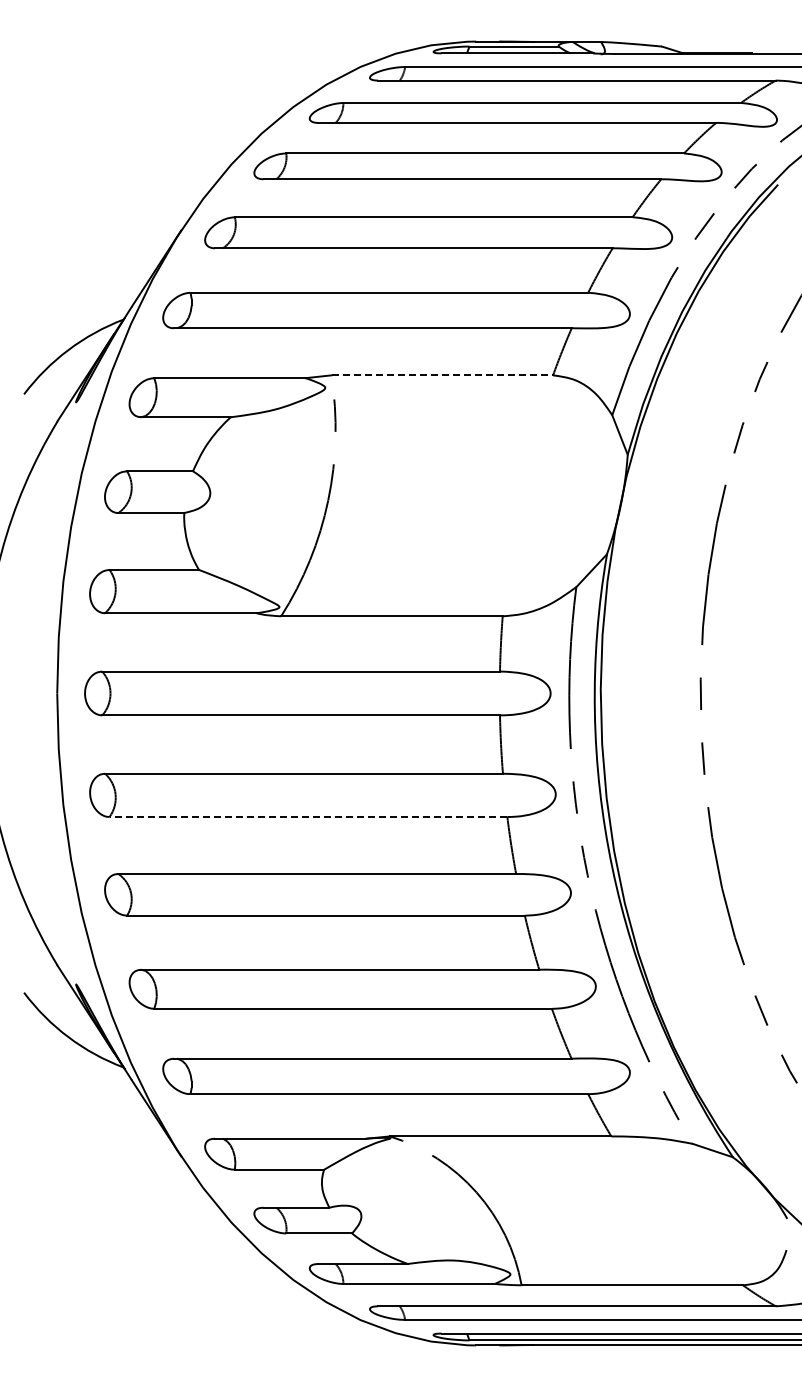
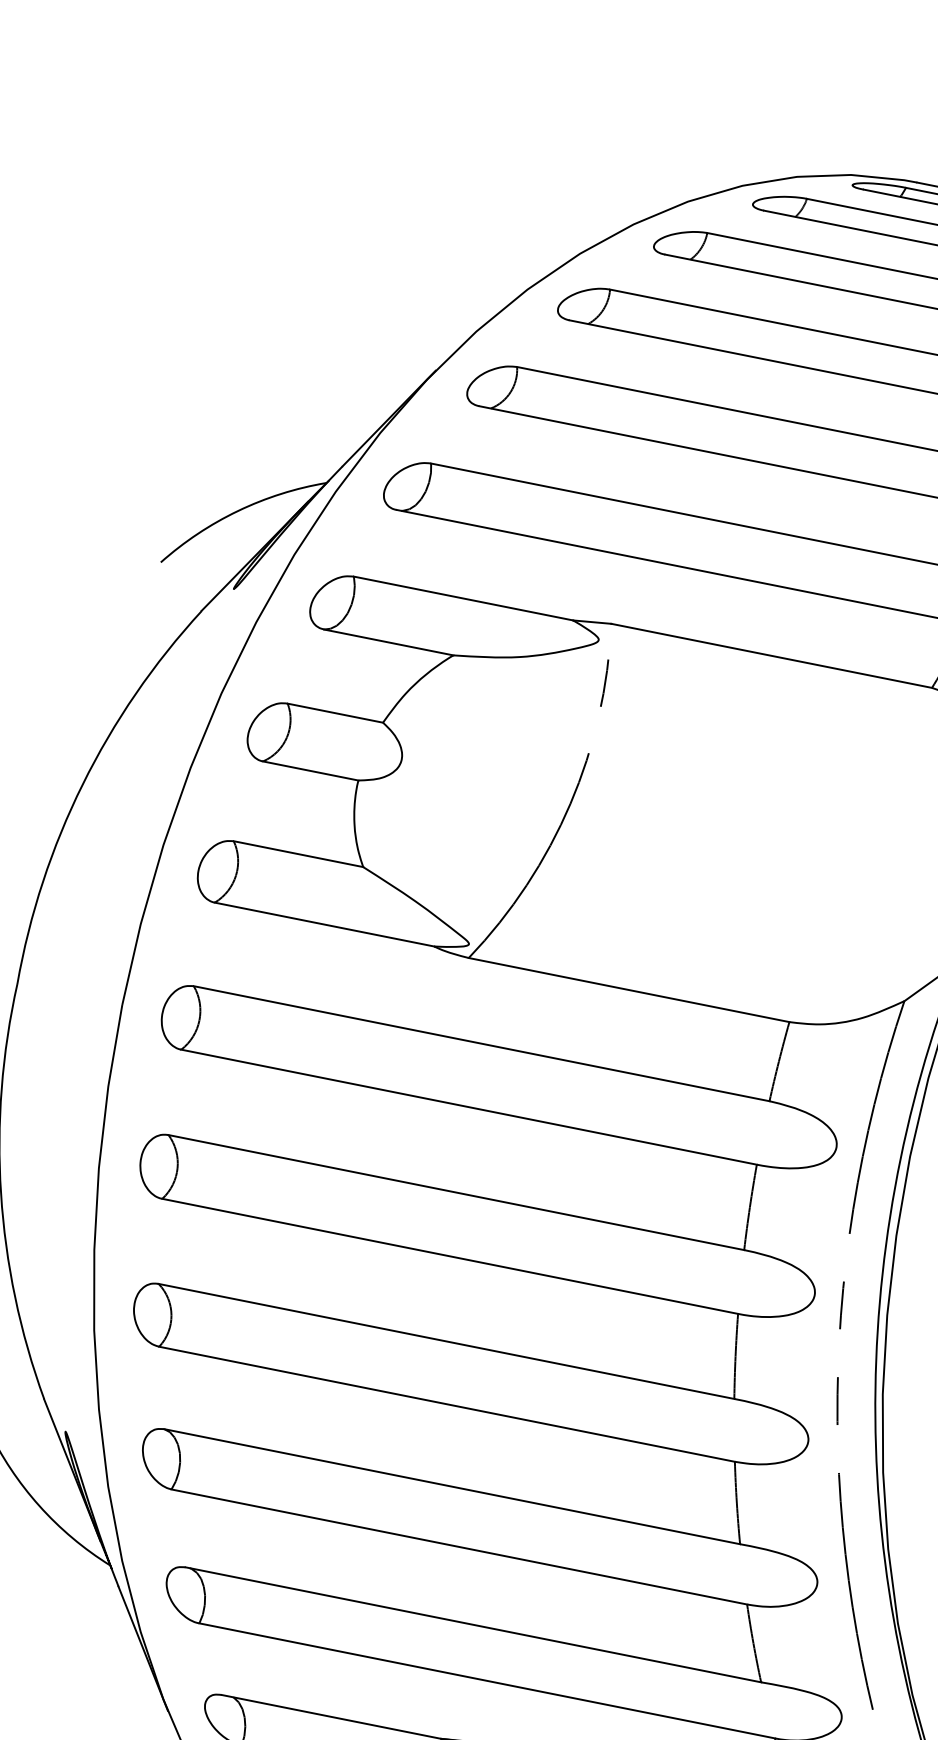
line: (442, 375) -> (771, 656), dashed -> solid
line: (308, 816) -> (450, 1255), dashed -> solid

